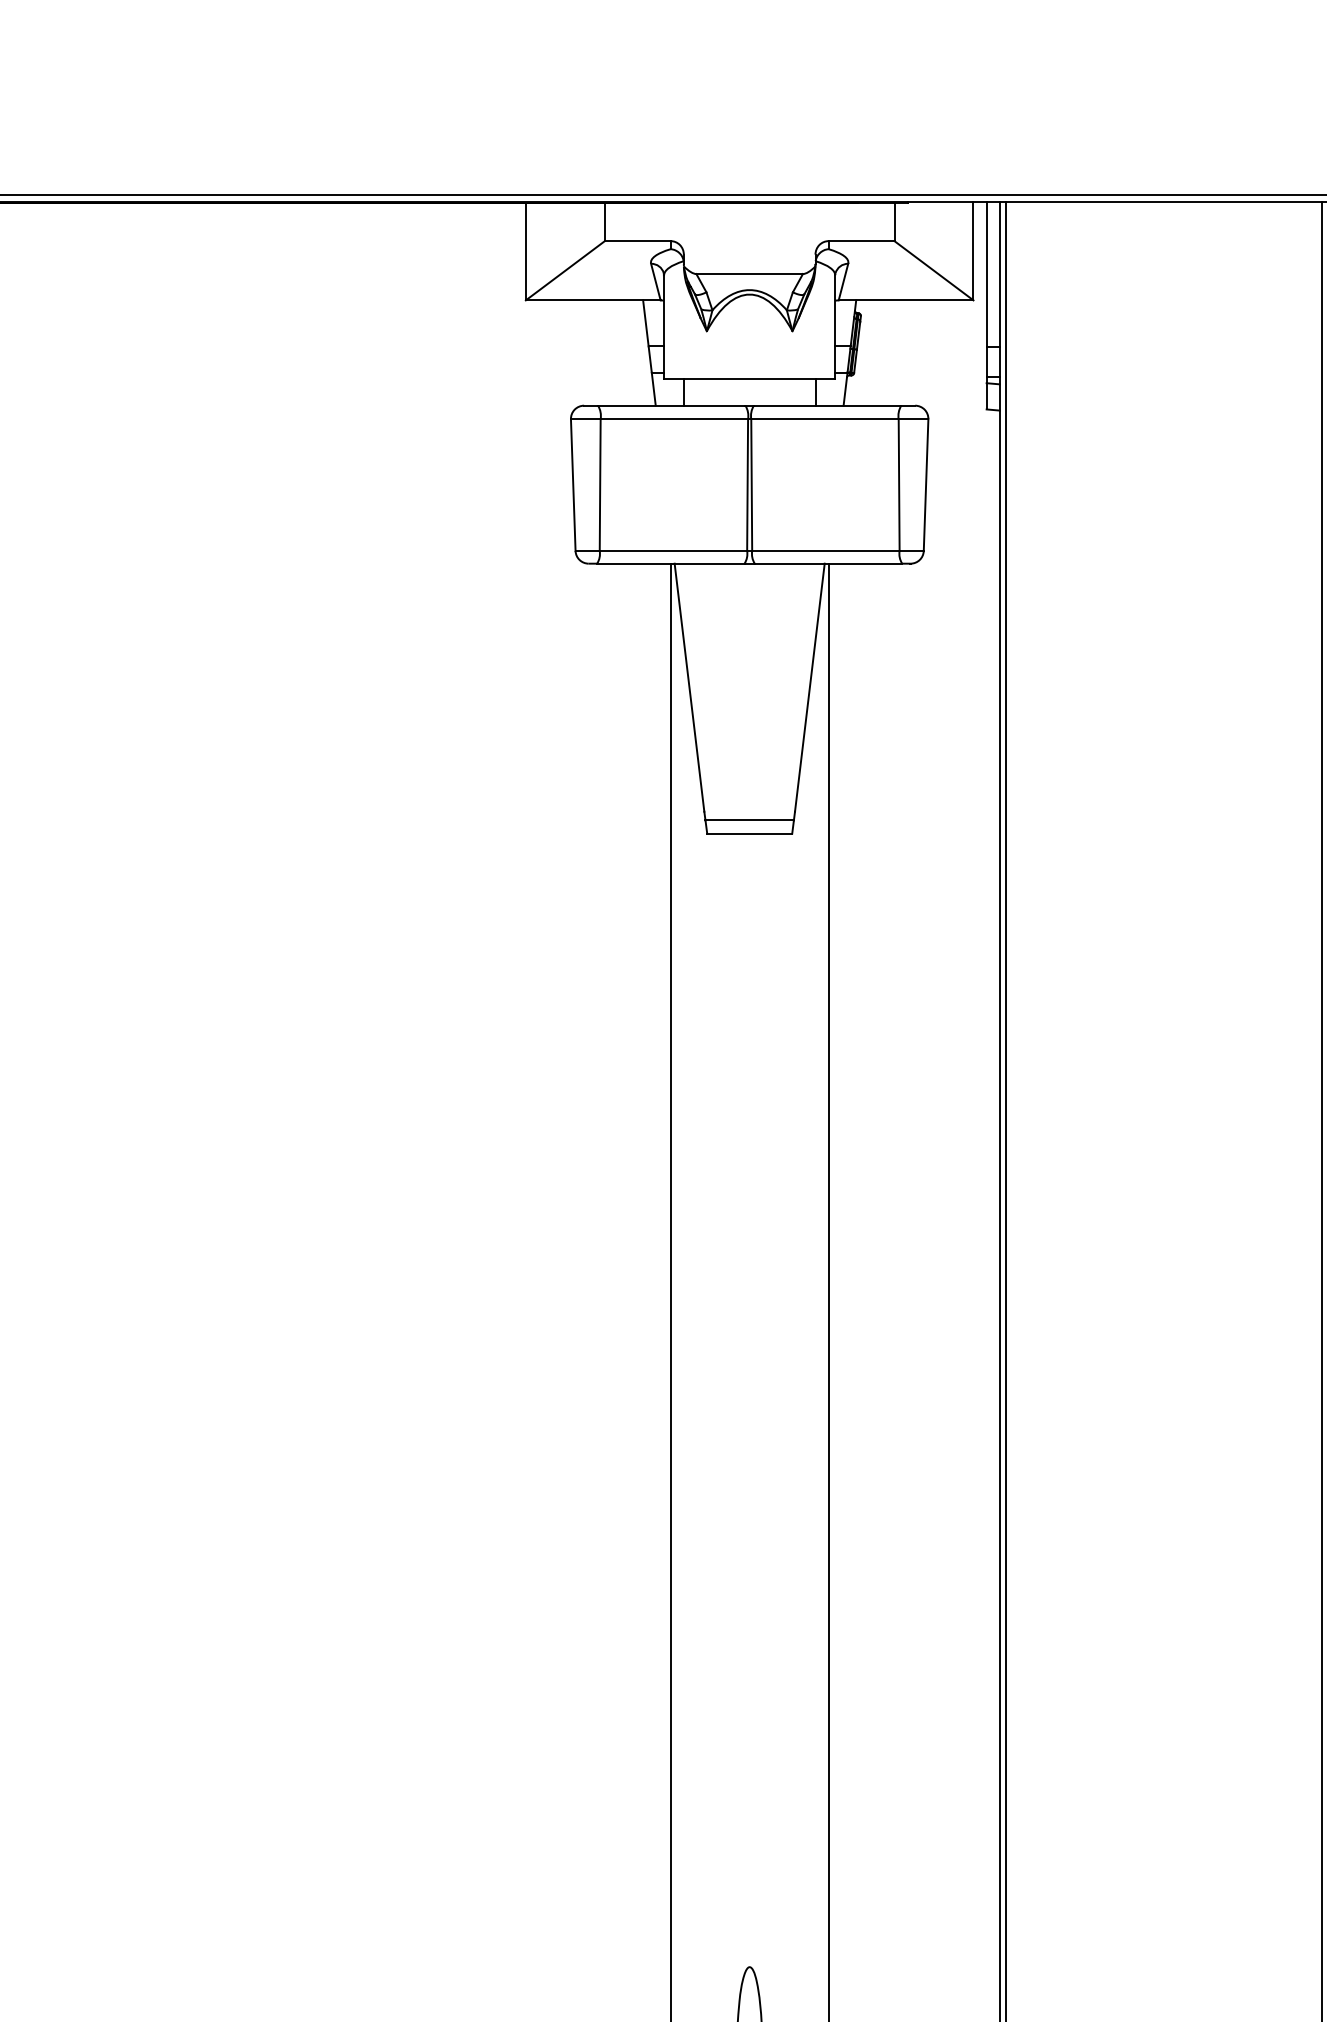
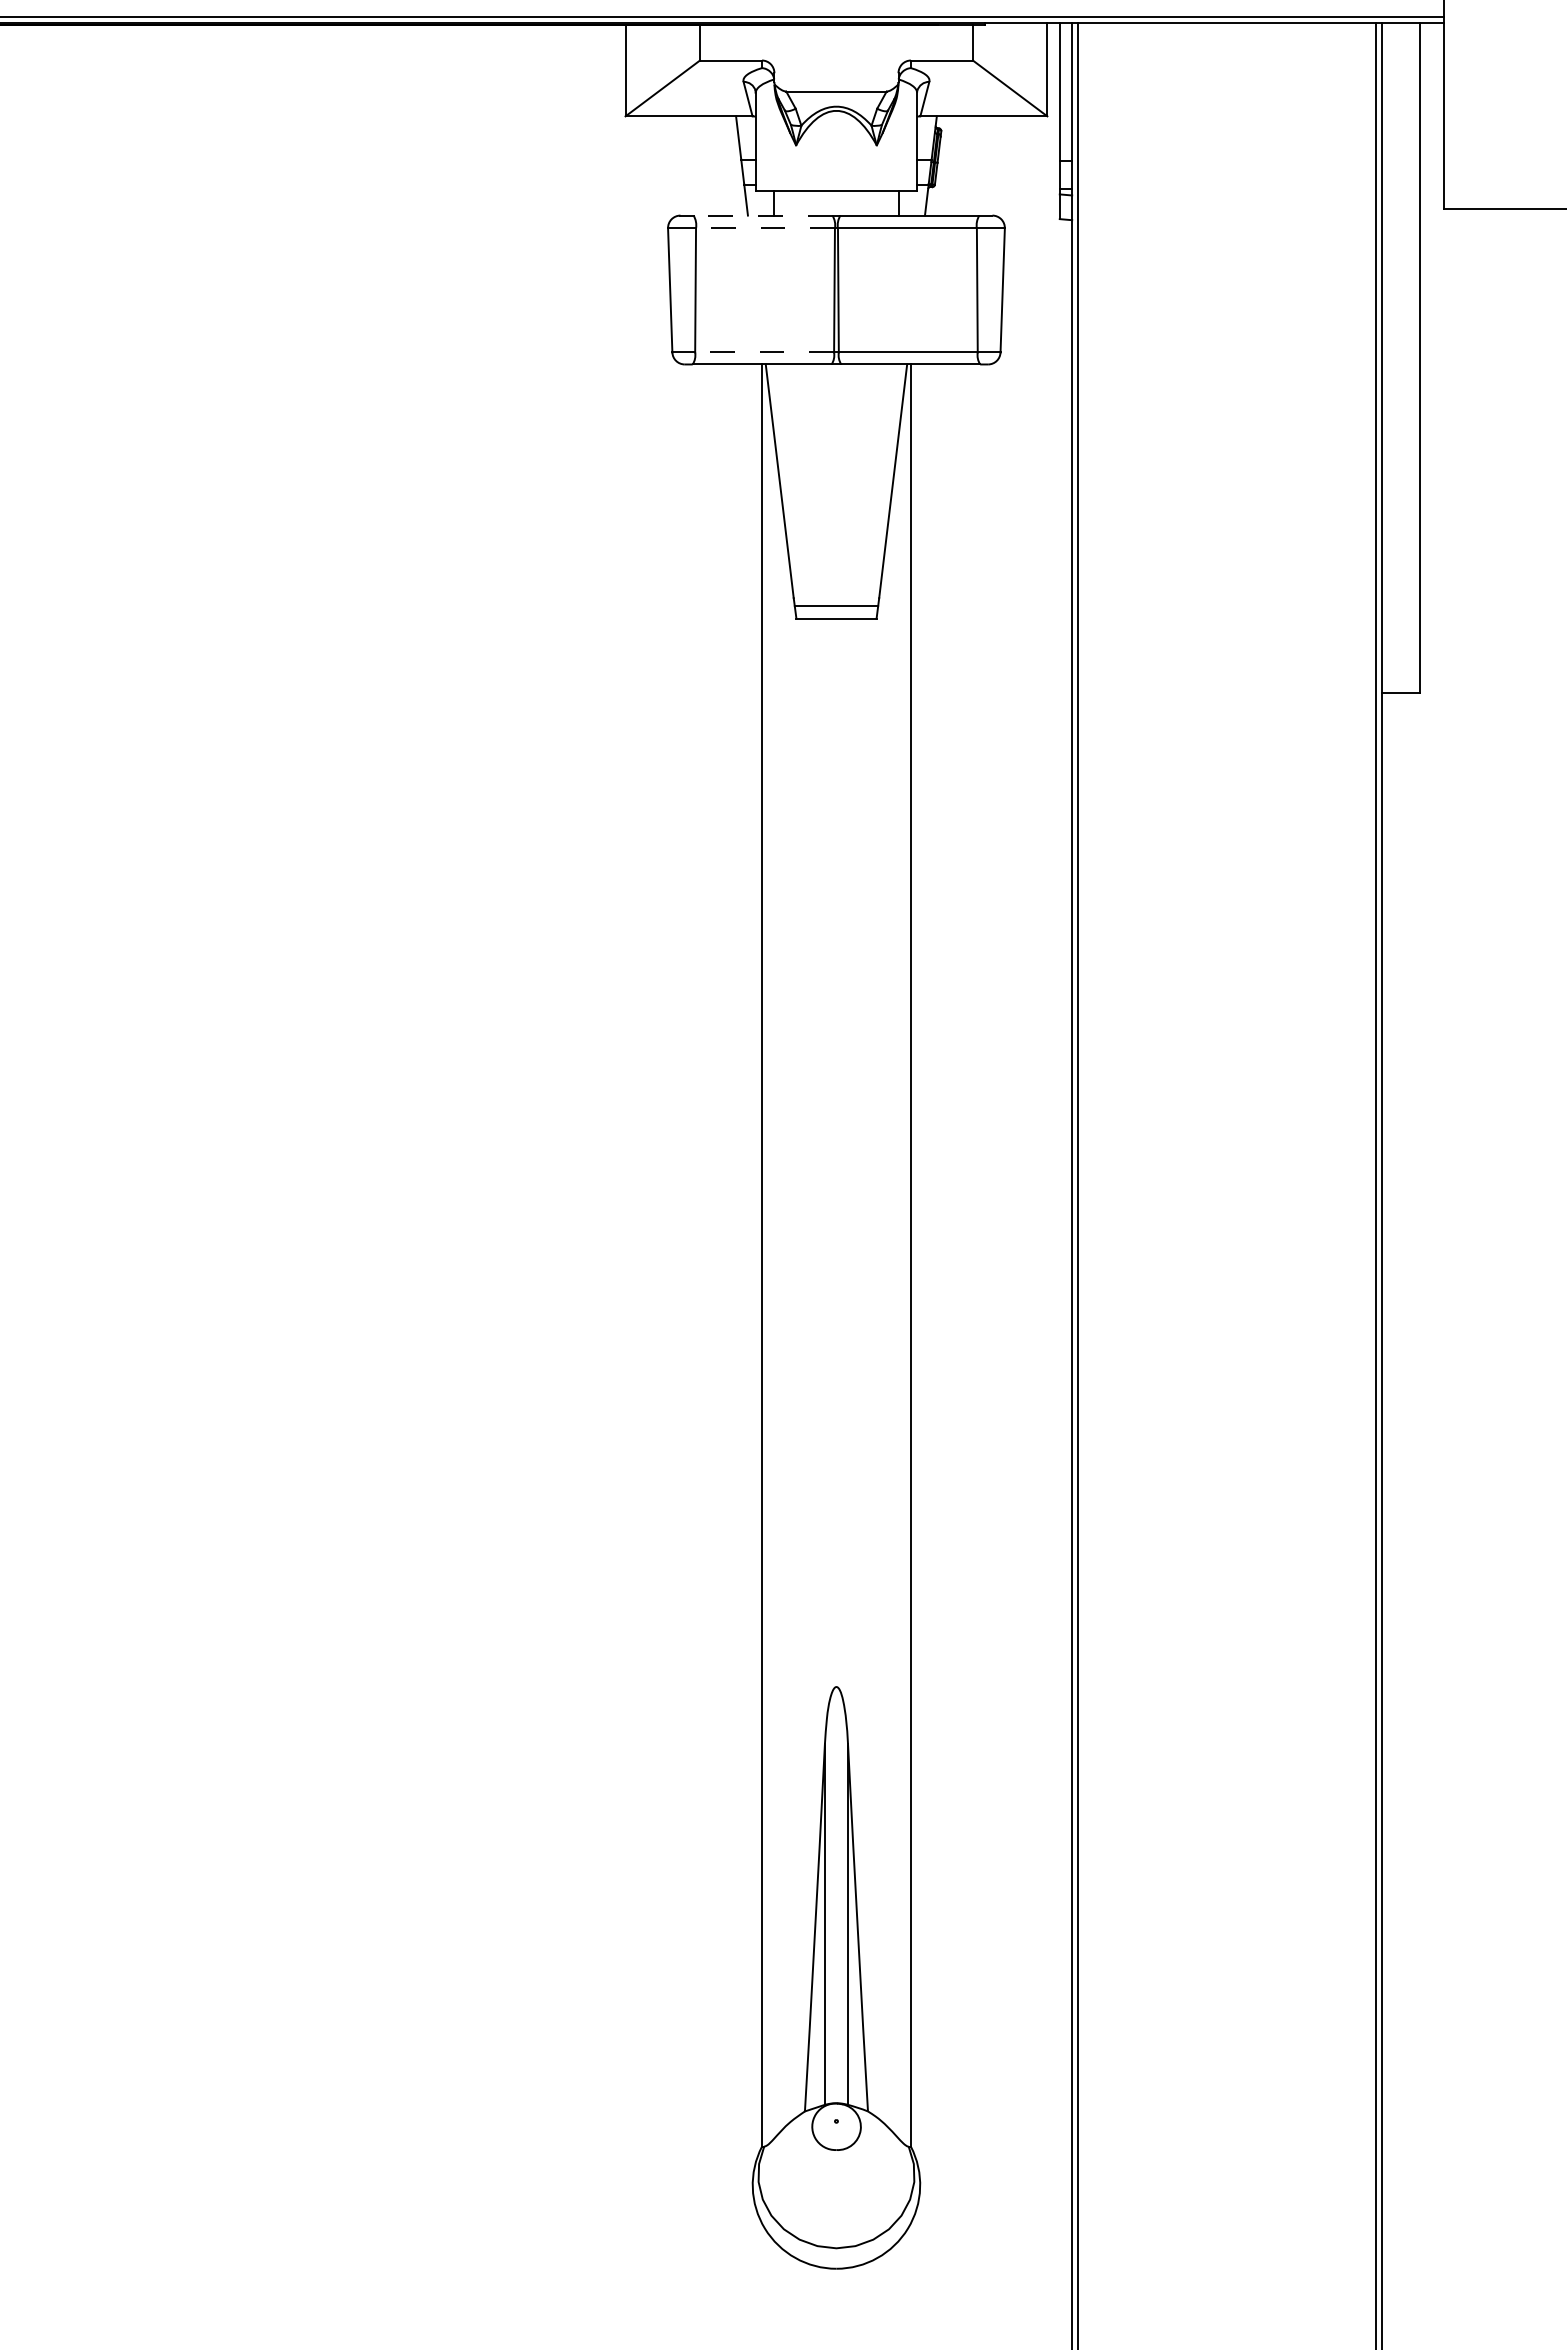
line: (671, 405) -> (762, 215), solid -> dashed
line: (674, 419) -> (765, 228), solid -> dashed
line: (673, 550) -> (764, 352), solid -> dashed

